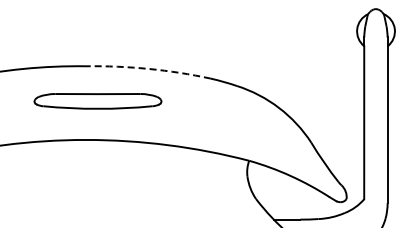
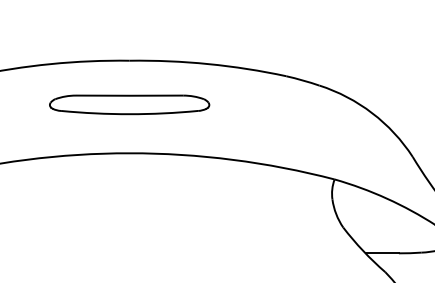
arc: (148, 68) -> (208, 63), dashed -> solid
part: (97, 101) -> (128, 104), moved

